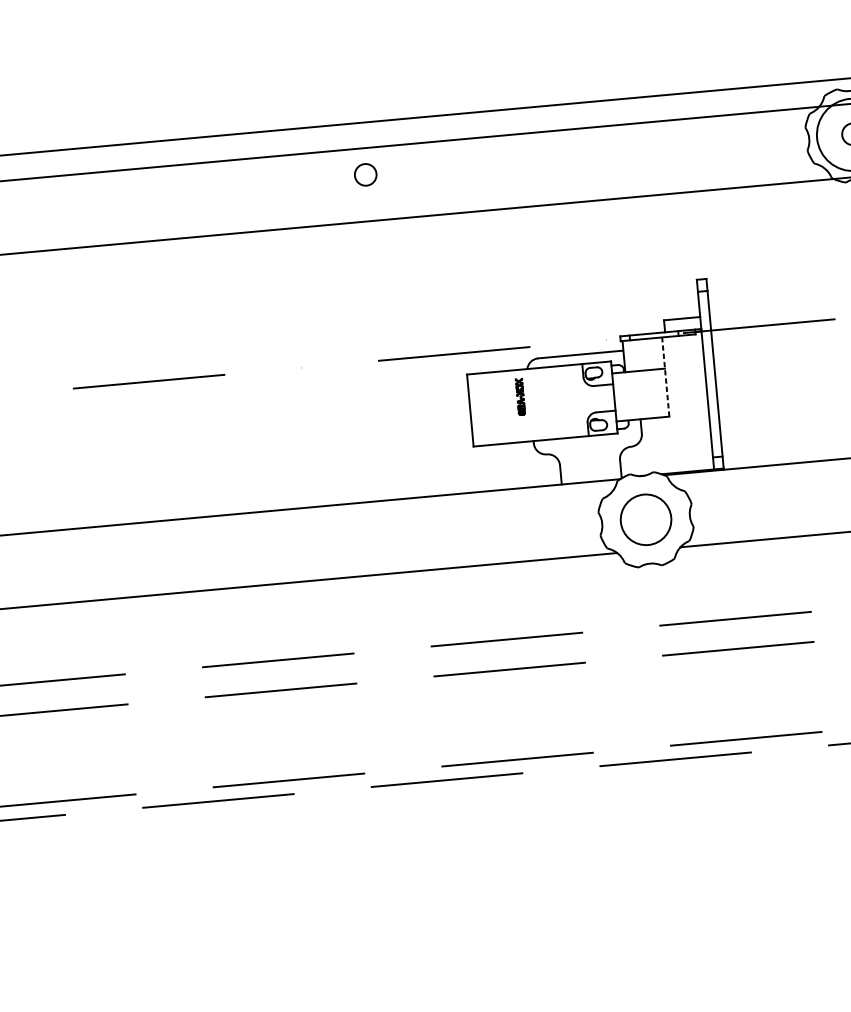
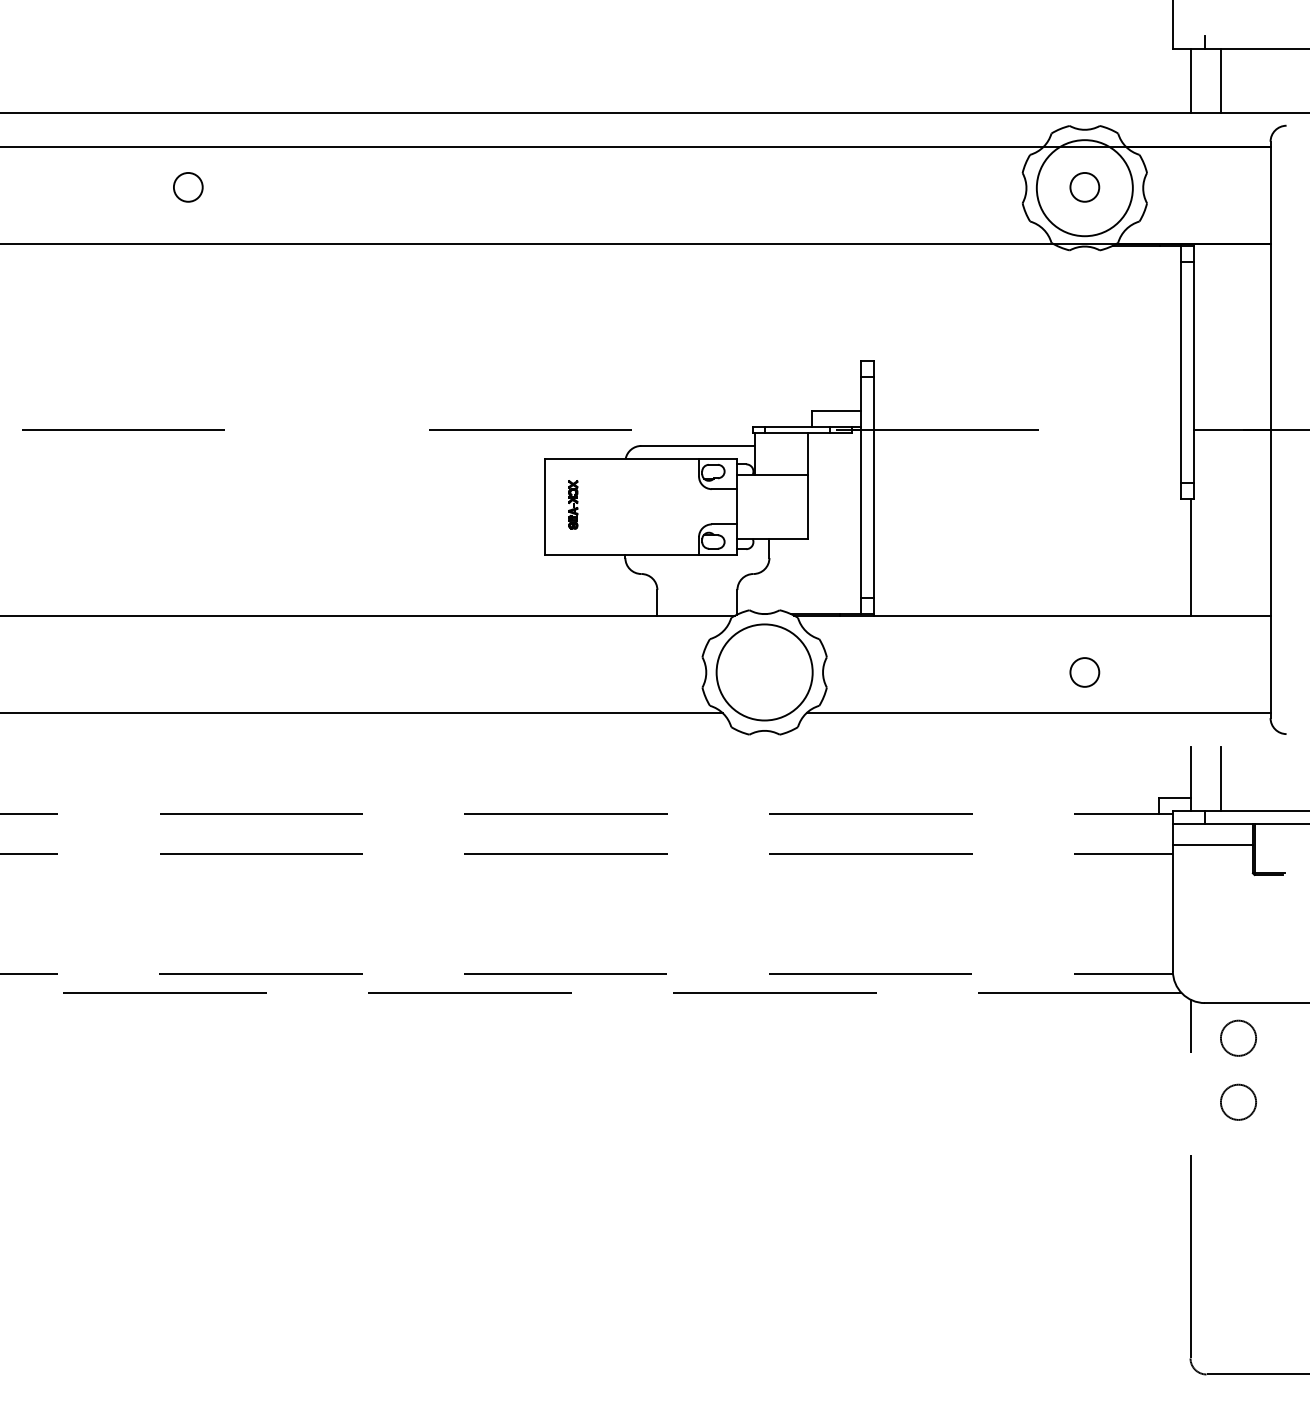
circle: (365, 174) -> (188, 187), moved
line: (665, 376) -> (807, 485), dashed -> solid
part: (520, 396) -> (573, 504), moved
circle: (645, 519) -> (764, 672), size x1.43

